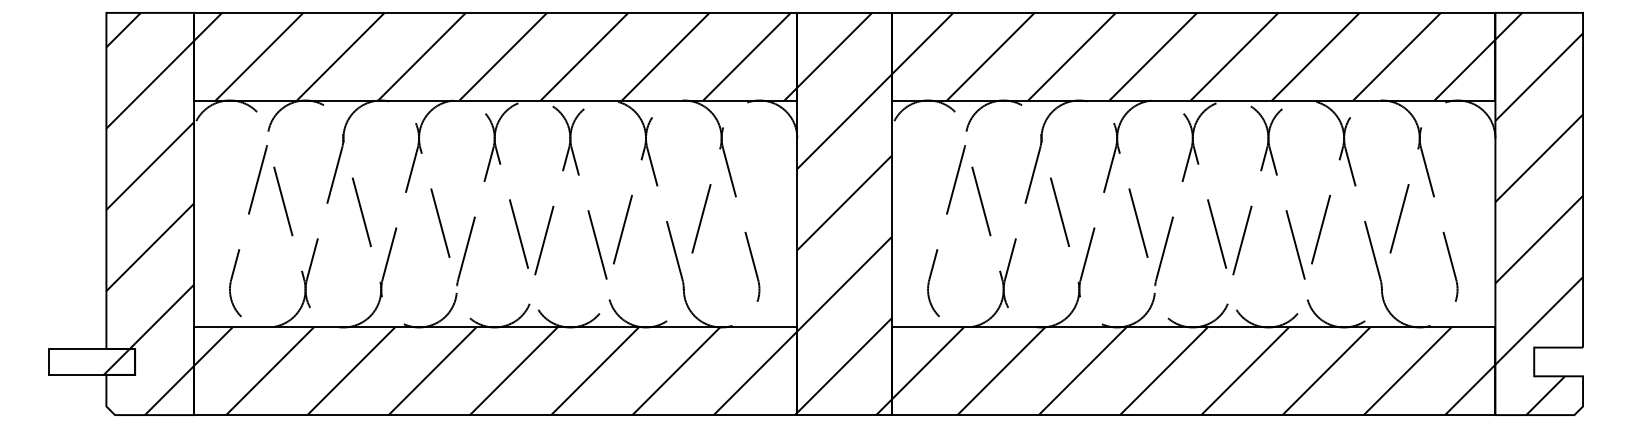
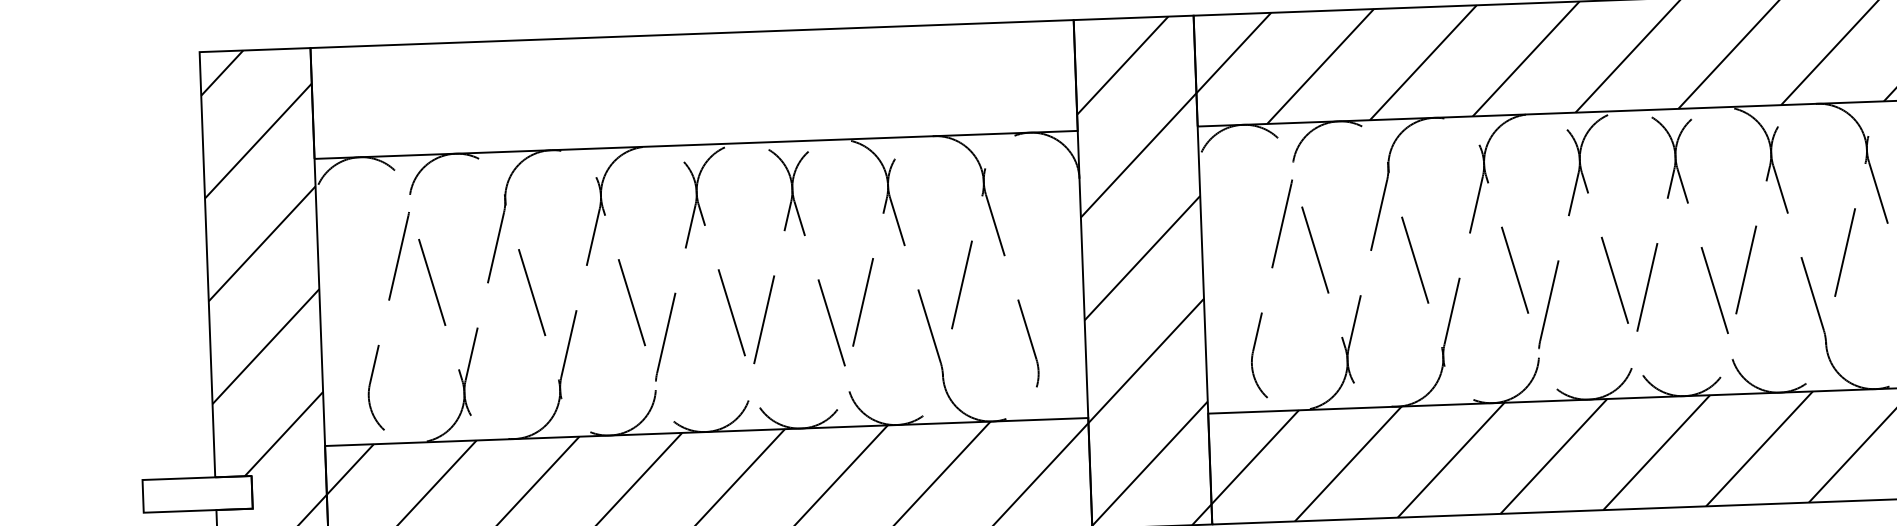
hatch: (495, 56) -> (693, 89), removed
hatch: (116, 361) -> (228, 492), removed

